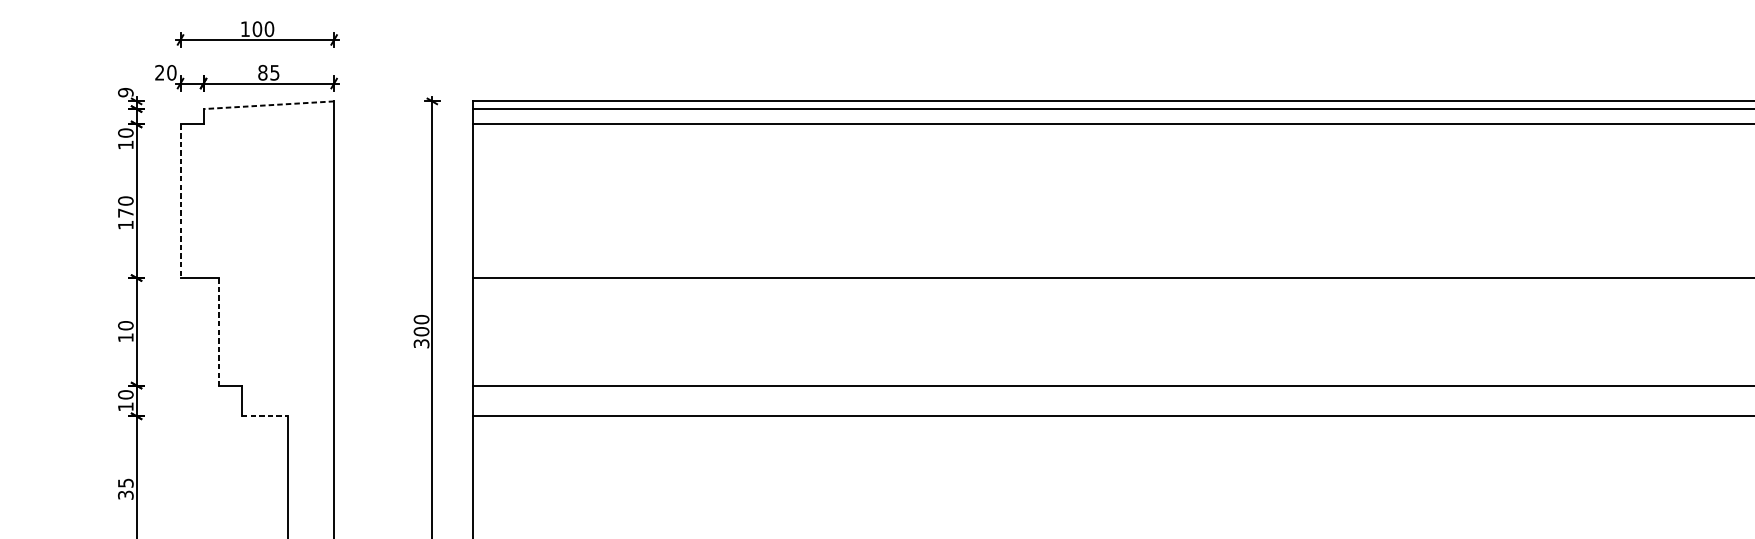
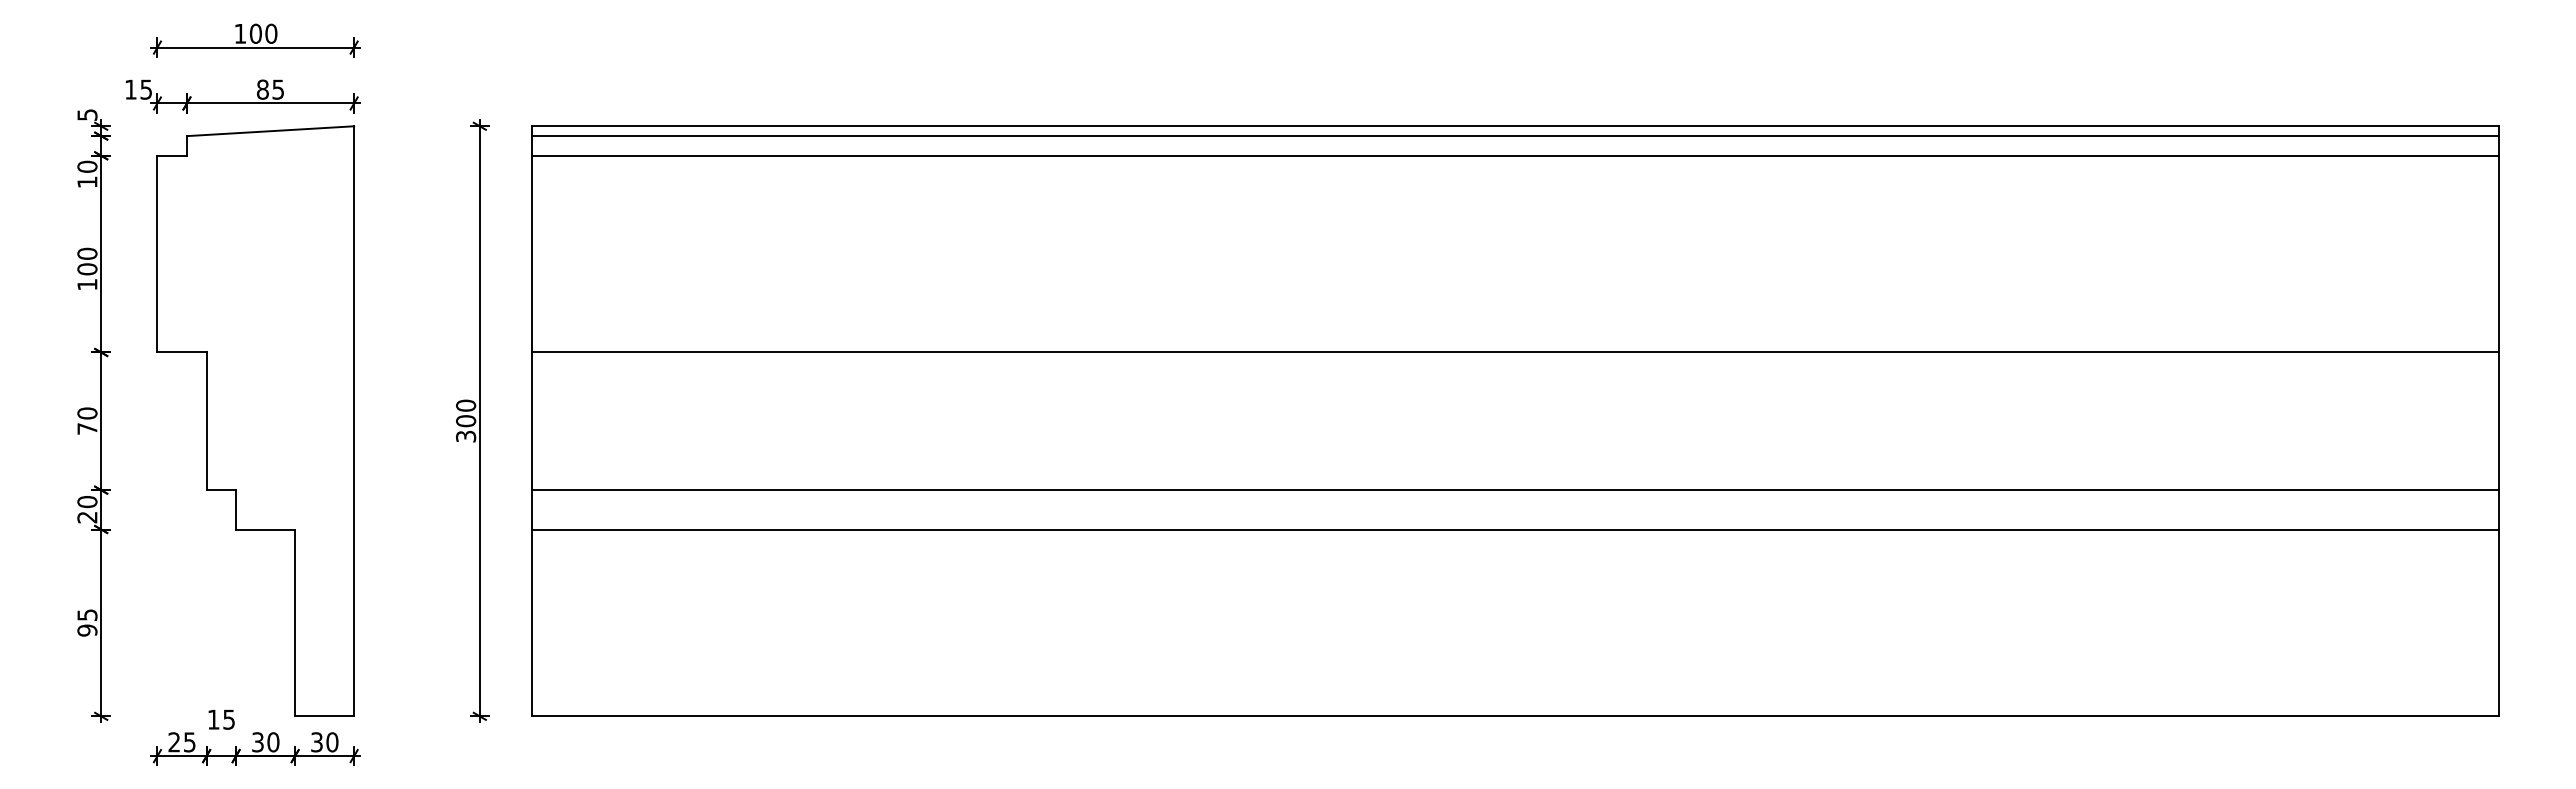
text: (165, 72) -> (138, 89), 20 -> 15
text: (125, 92) -> (87, 115), 9 -> 5
line: (268, 105) -> (270, 131), dashed -> solid
line: (180, 201) -> (157, 254), dashed -> solid
text: (125, 213) -> (87, 269), 170 -> 100
line: (218, 331) -> (206, 421), dashed -> solid
text: (125, 337) -> (87, 428), 10 -> 70
text: (125, 406) -> (87, 517), 10 -> 20
line: (264, 416) -> (265, 529), dashed -> solid
text: (125, 495) -> (87, 630), 35 -> 95

